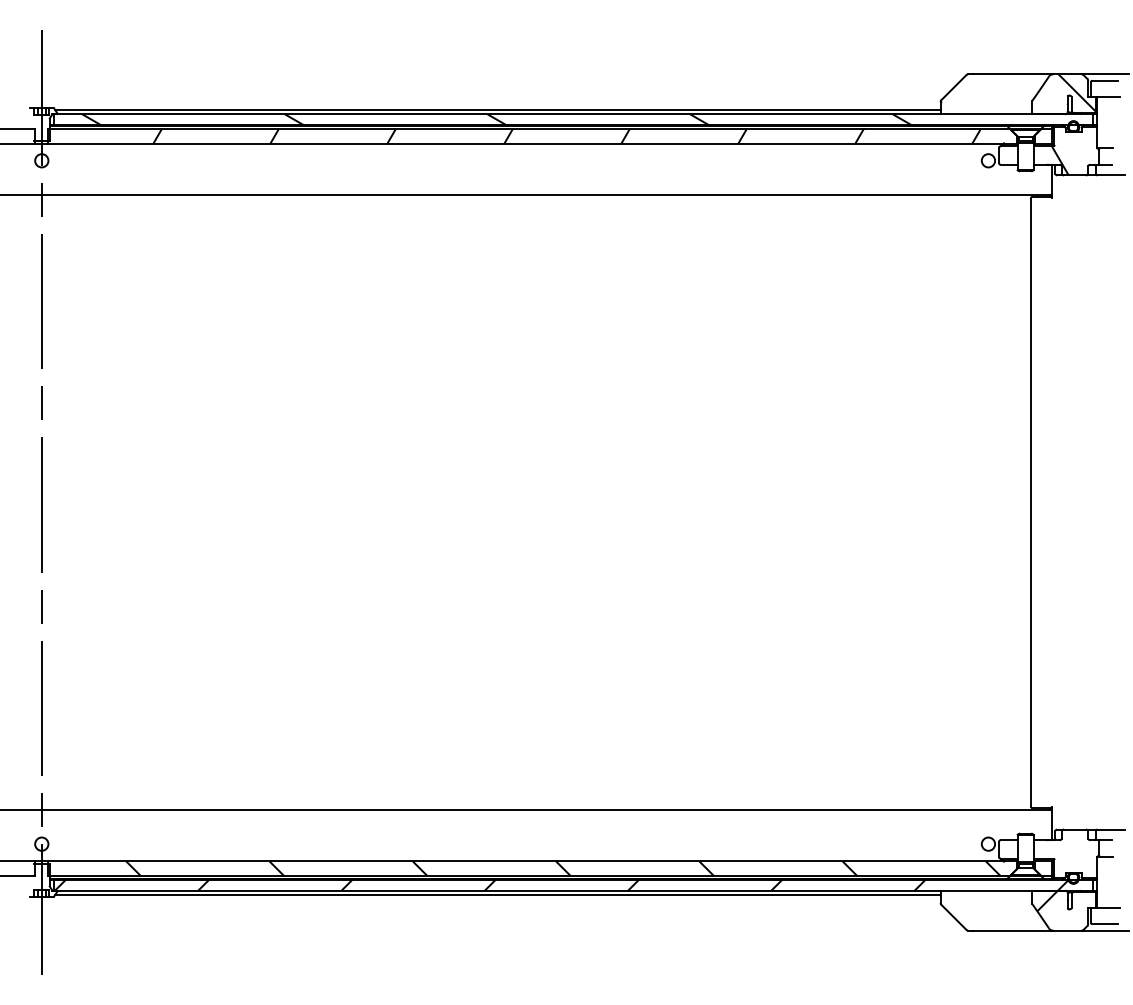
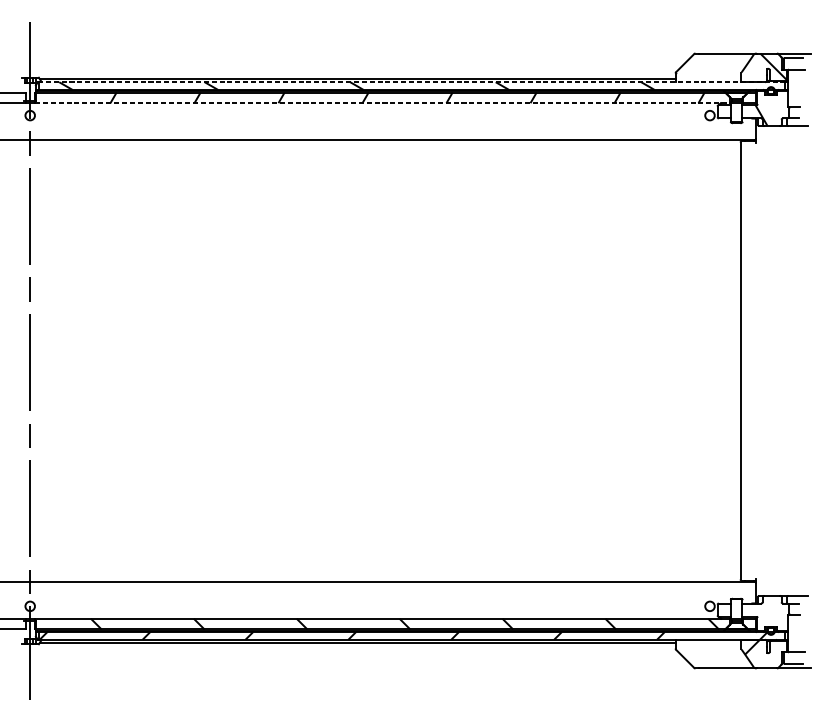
line: (573, 114) -> (412, 82), solid -> dashed
line: (532, 143) -> (382, 103), solid -> dashed

